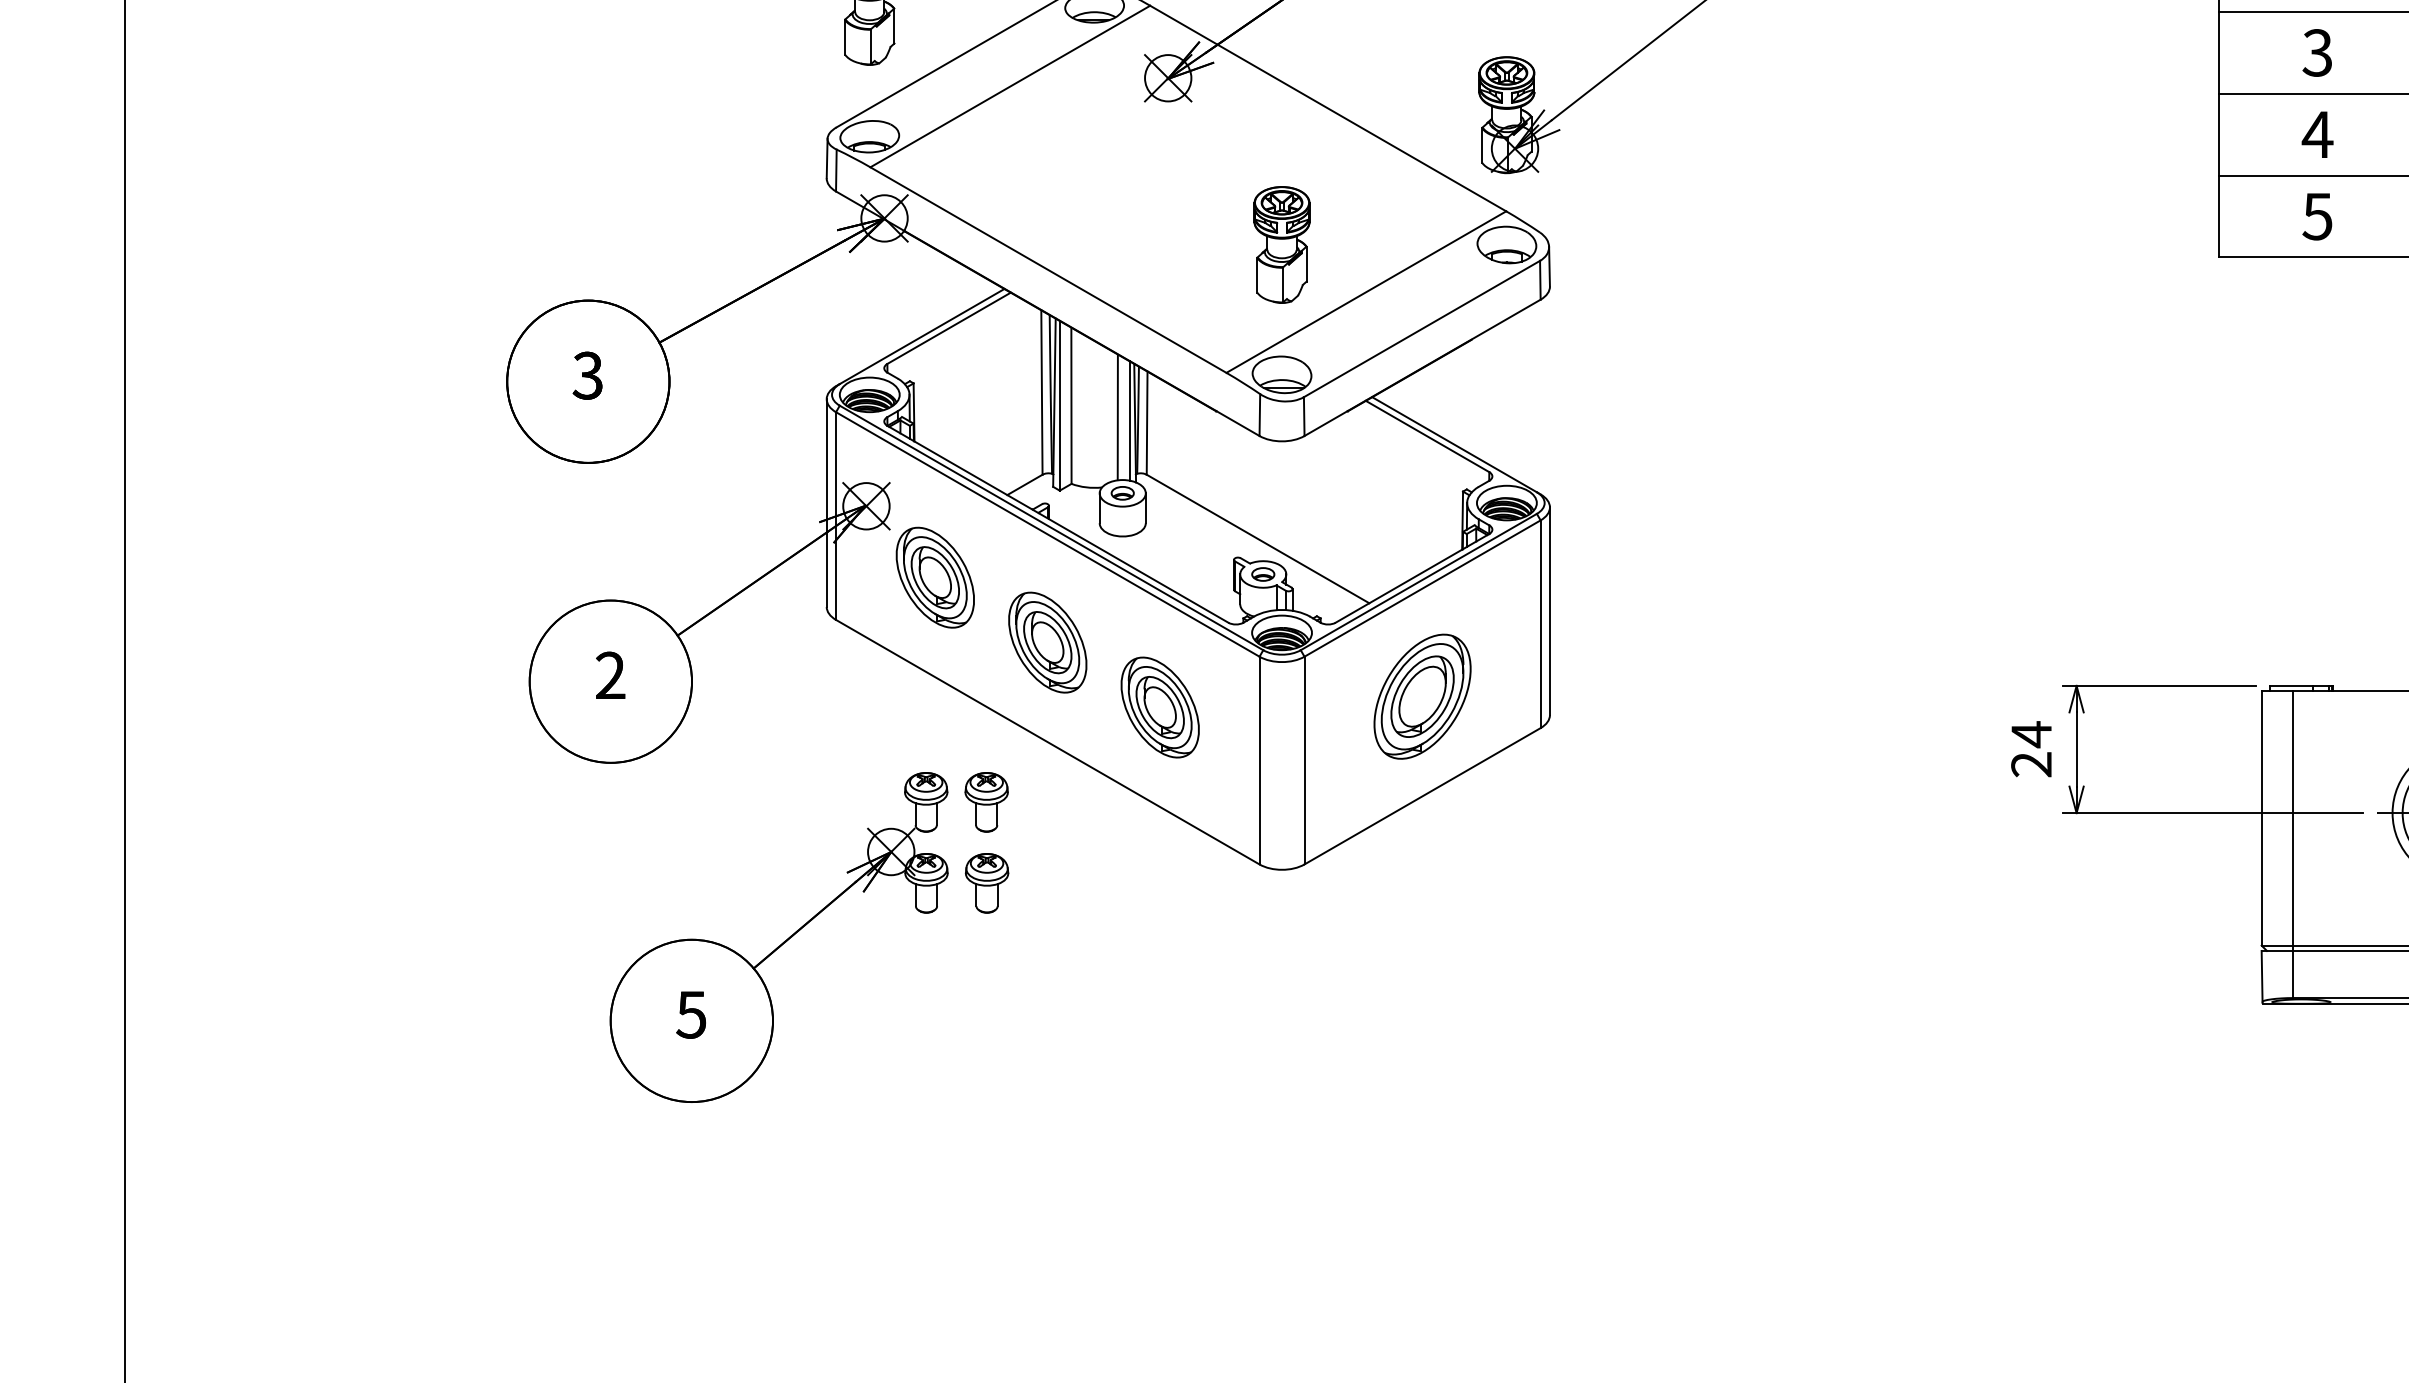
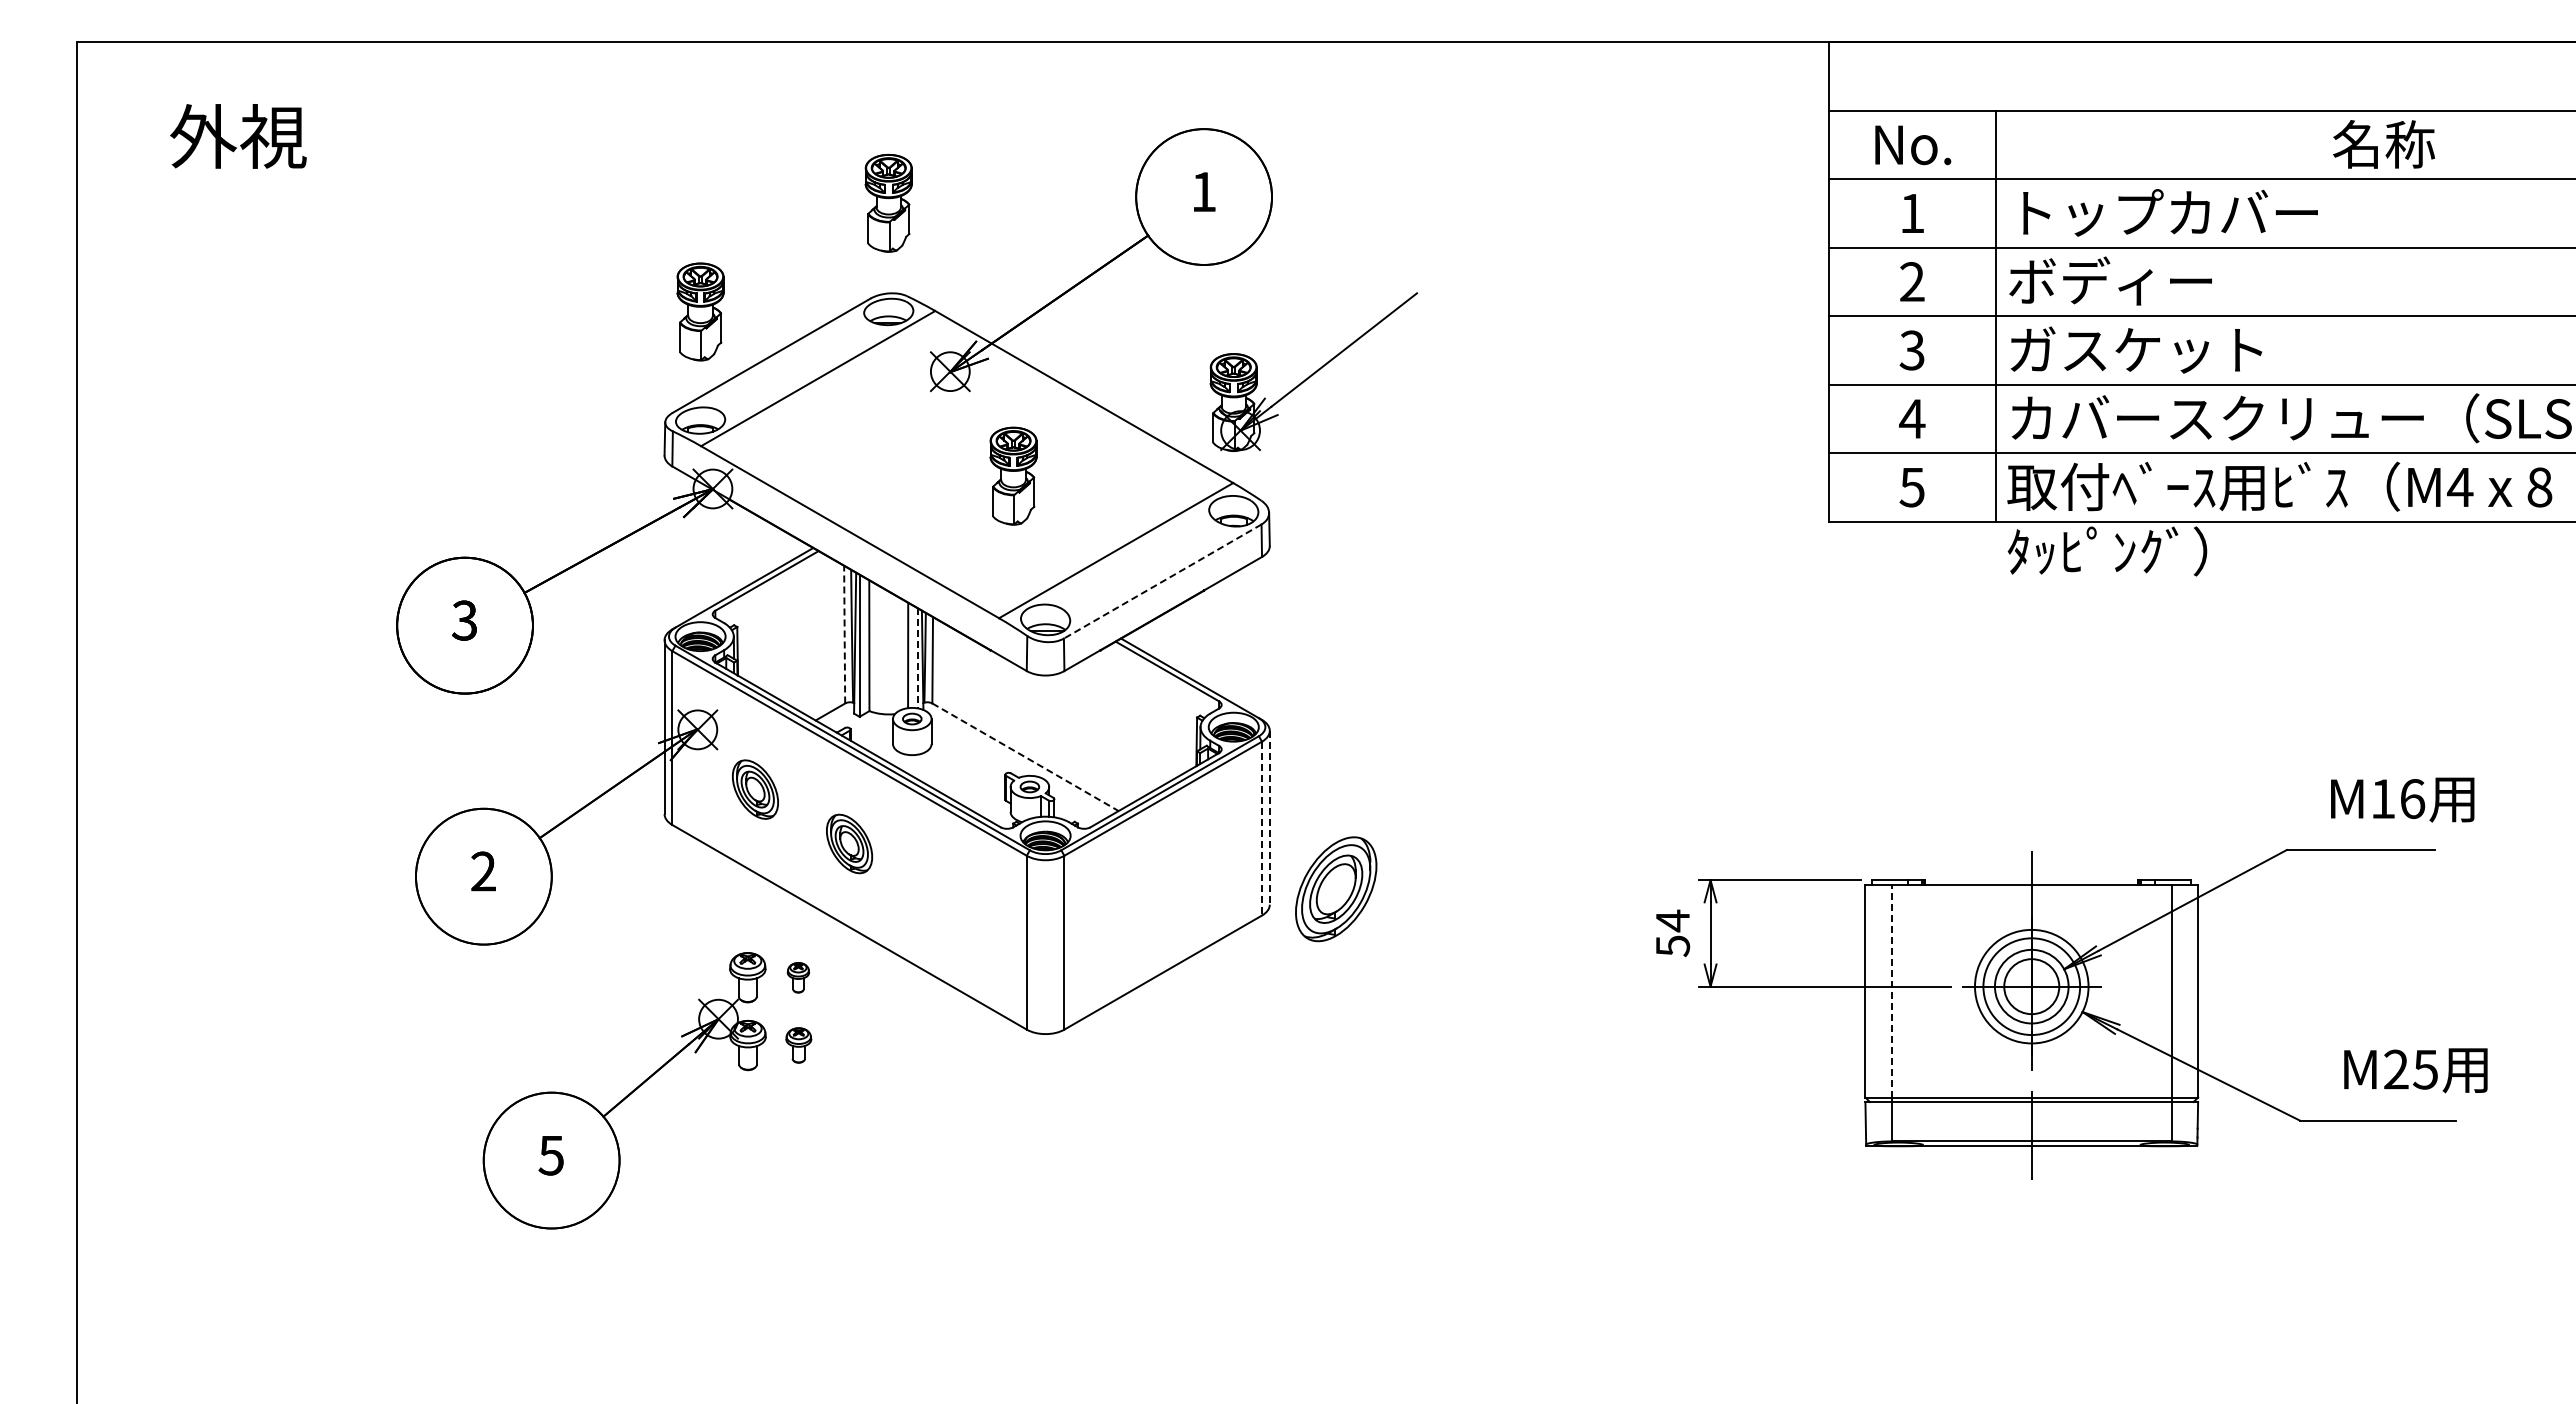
part: (1281, 244) -> (1013, 475), moved
line: (1421, 328) -> (1162, 581), solid -> dashed
line: (1041, 392) -> (844, 634), solid -> dashed
line: (1128, 420) -> (917, 658), solid -> dashed
line: (1258, 539) -> (1025, 757), solid -> dashed
part: (935, 577) -> (755, 789), size x0.7
line: (1549, 610) -> (1269, 817), solid -> dashed
line: (1541, 624) -> (1262, 828), solid -> dashed
part: (1047, 642) -> (849, 843), size x0.7
part: (1422, 697) -> (1336, 889), moved
part: (1160, 707) -> (943, 898), removed
text: (2031, 765) -> (1672, 946), 24 -> 54
part: (986, 802) -> (798, 977), size x0.6
line: (2293, 817) -> (1892, 990), solid -> dashed
part: (986, 883) -> (798, 1045), size x0.7

